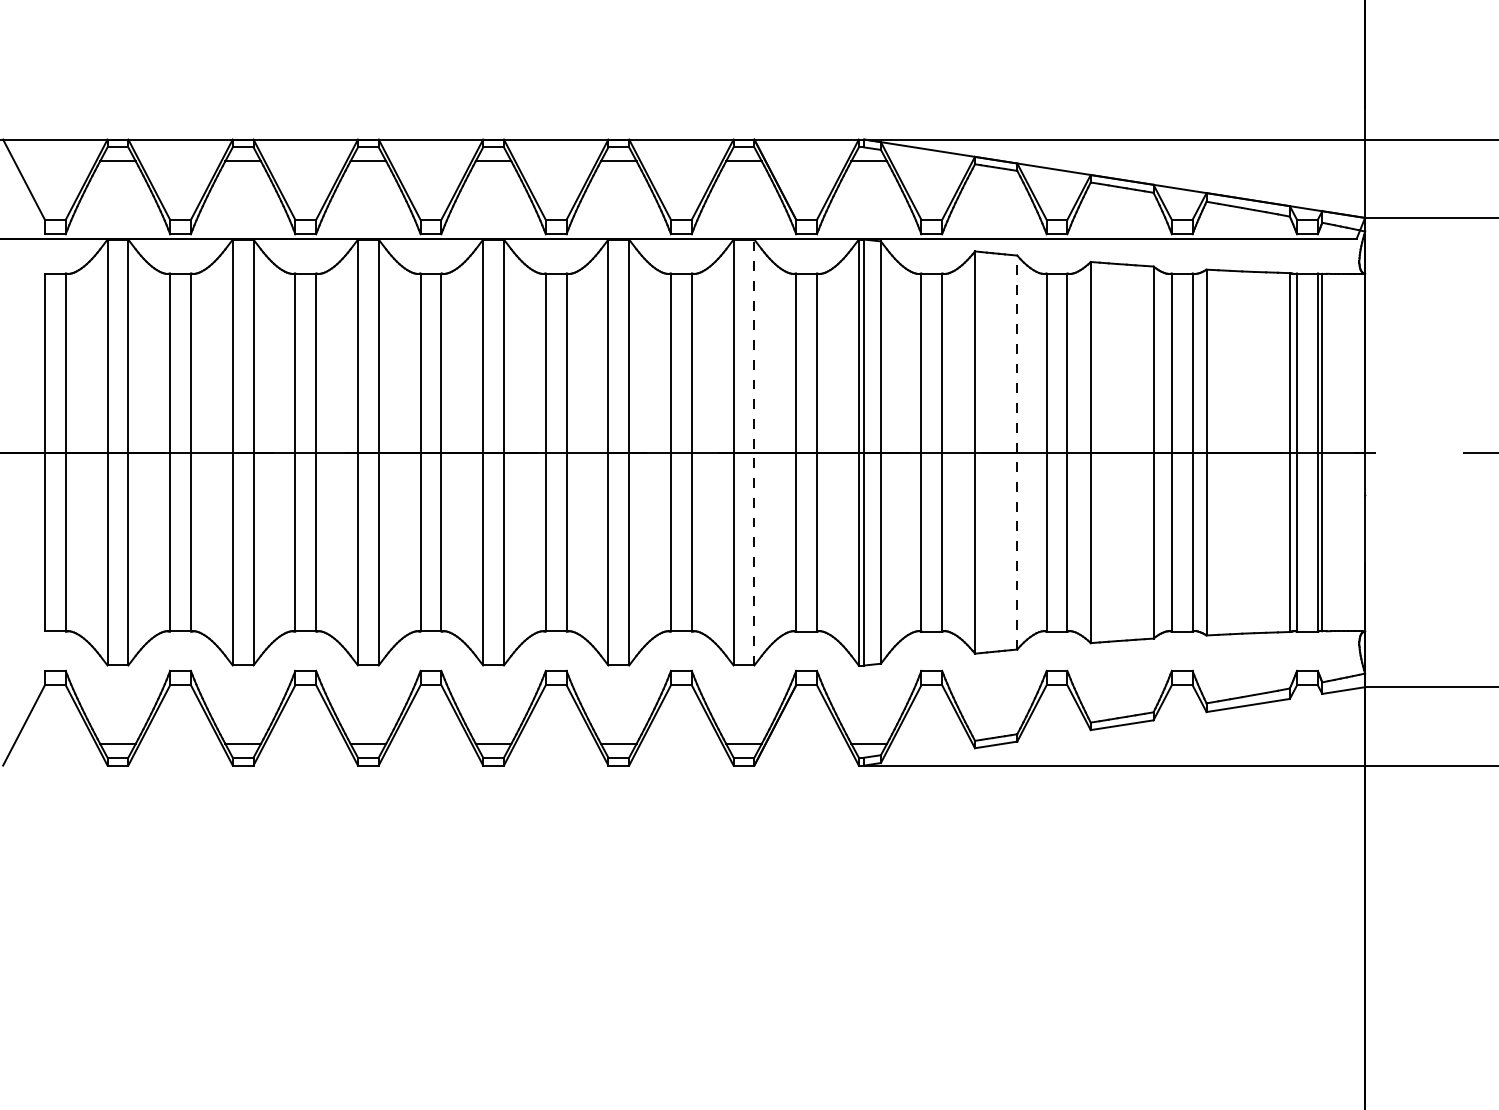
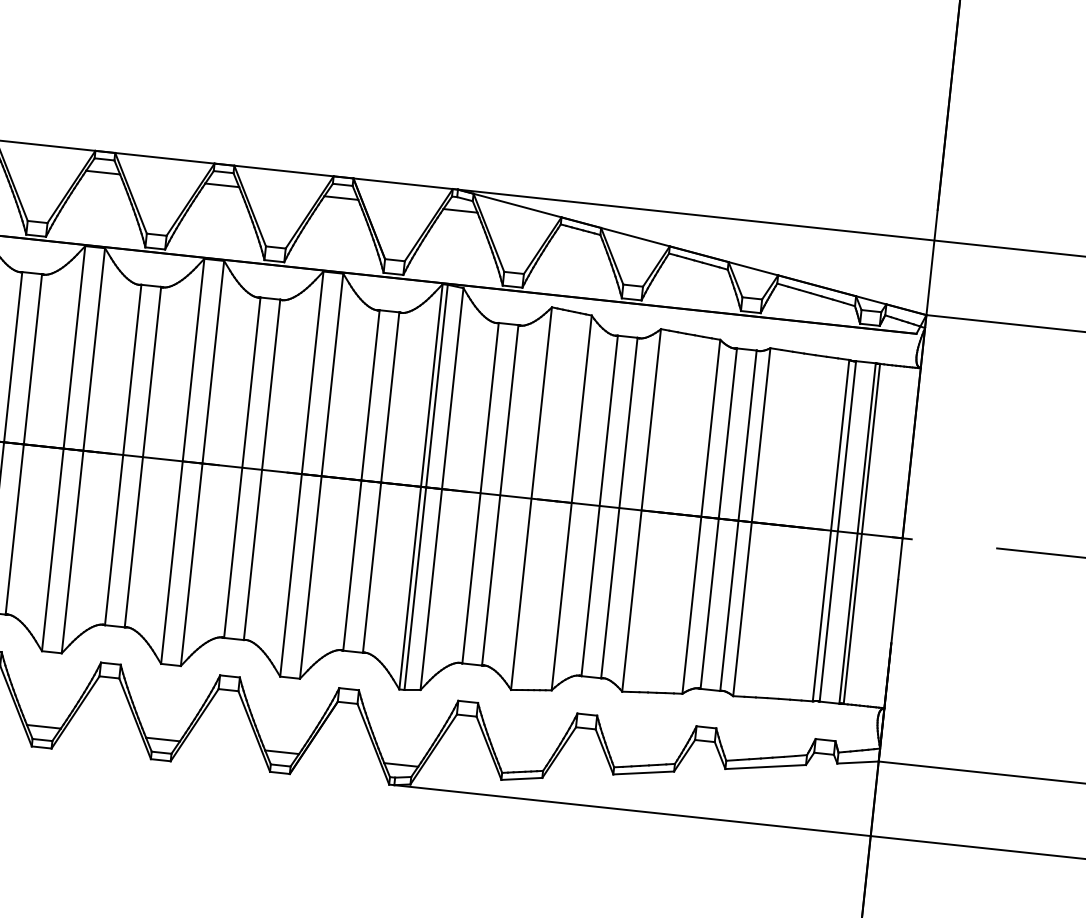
line: (754, 452) -> (321, 476), dashed -> solid
line: (1017, 452) -> (571, 502), dashed -> solid

